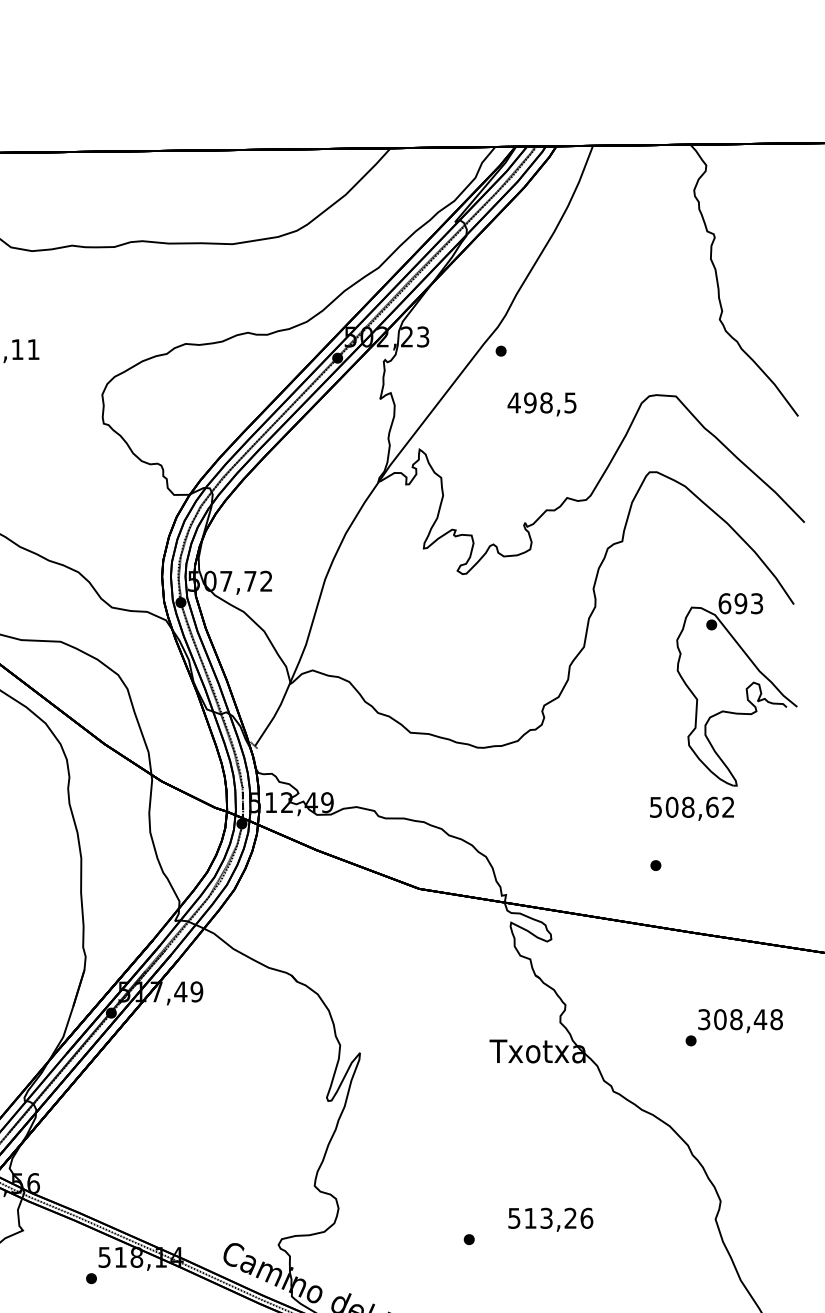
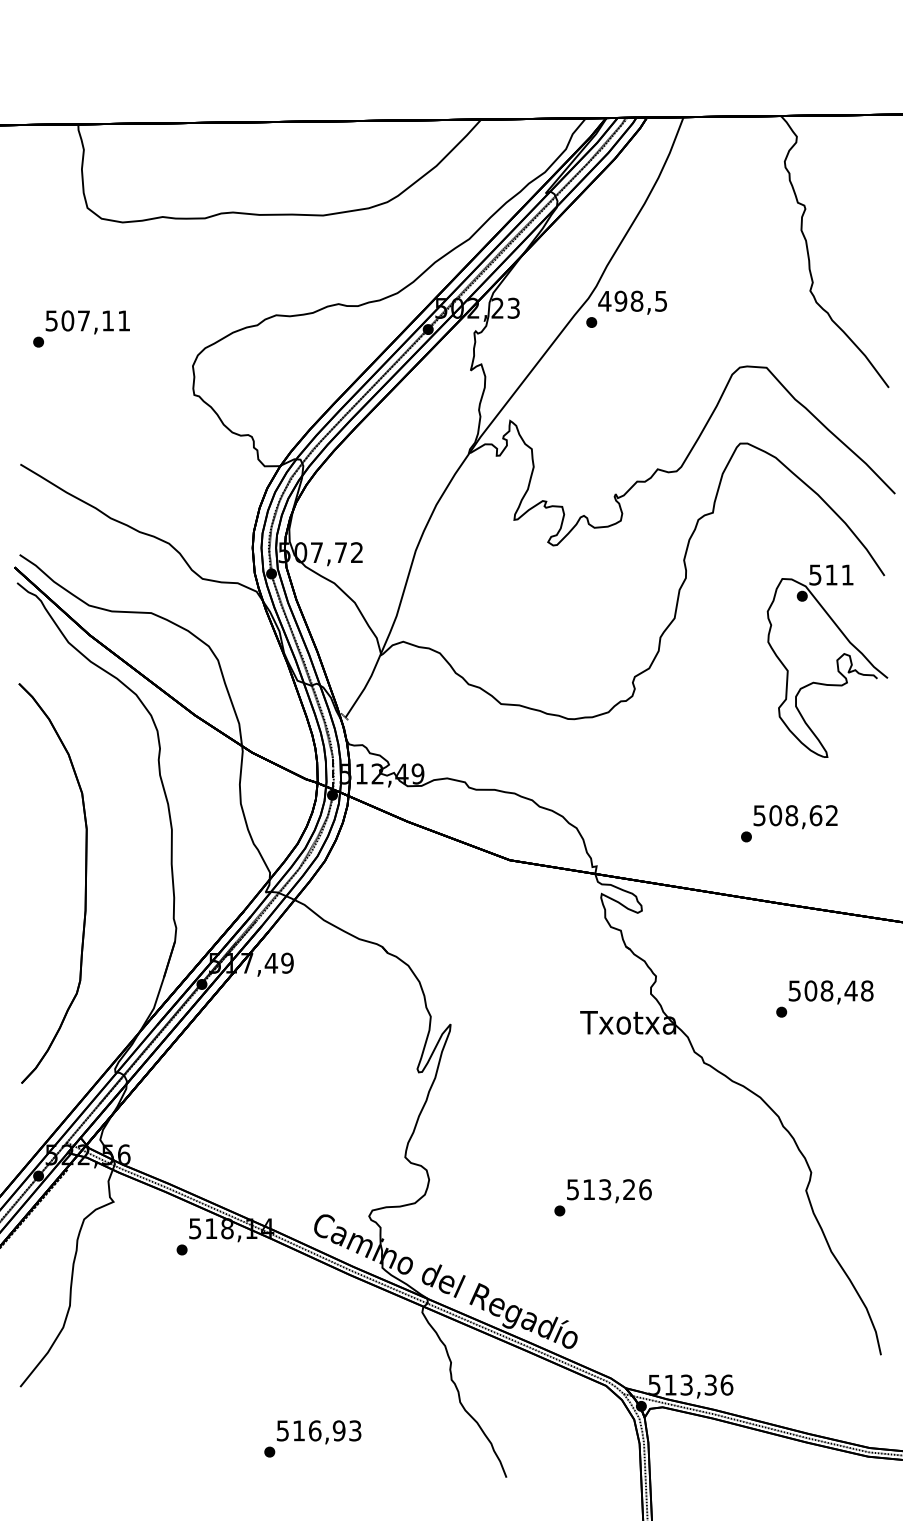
text: (541, 404) -> (632, 302), moved
text: (740, 603) -> (831, 574), 693 -> 511
text: (691, 809) -> (795, 817), moved
text: (703, 1019) -> (794, 990), 308,48 -> 508,48
text: (550, 1220) -> (609, 1191), moved

